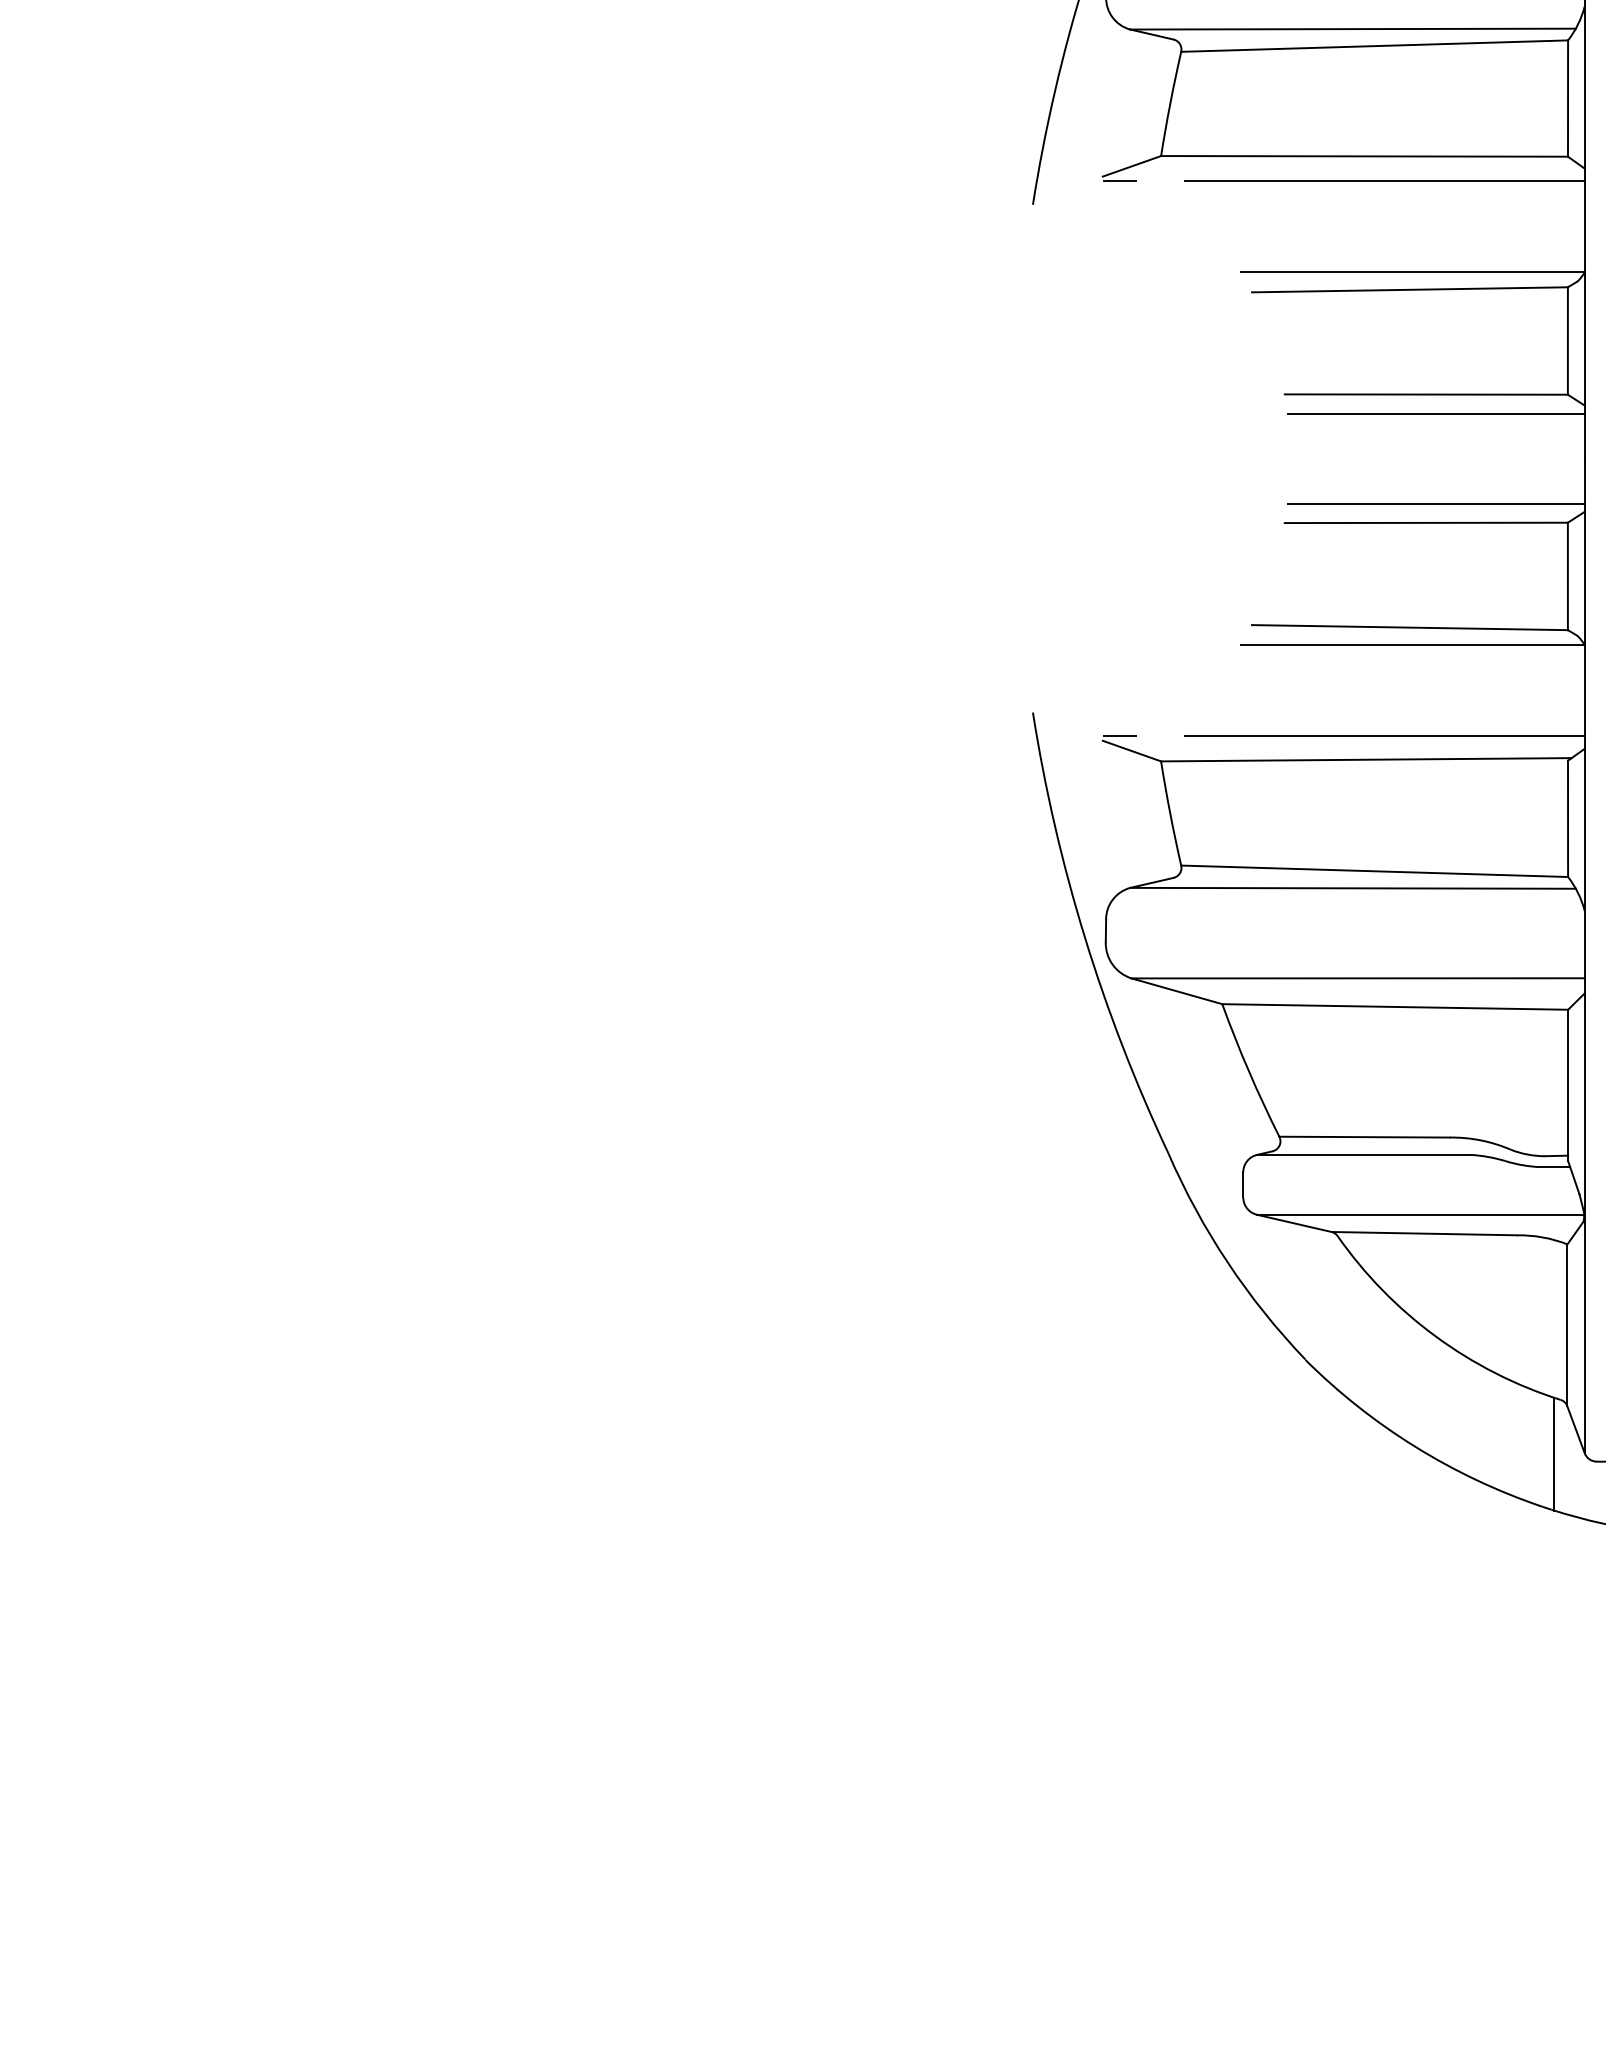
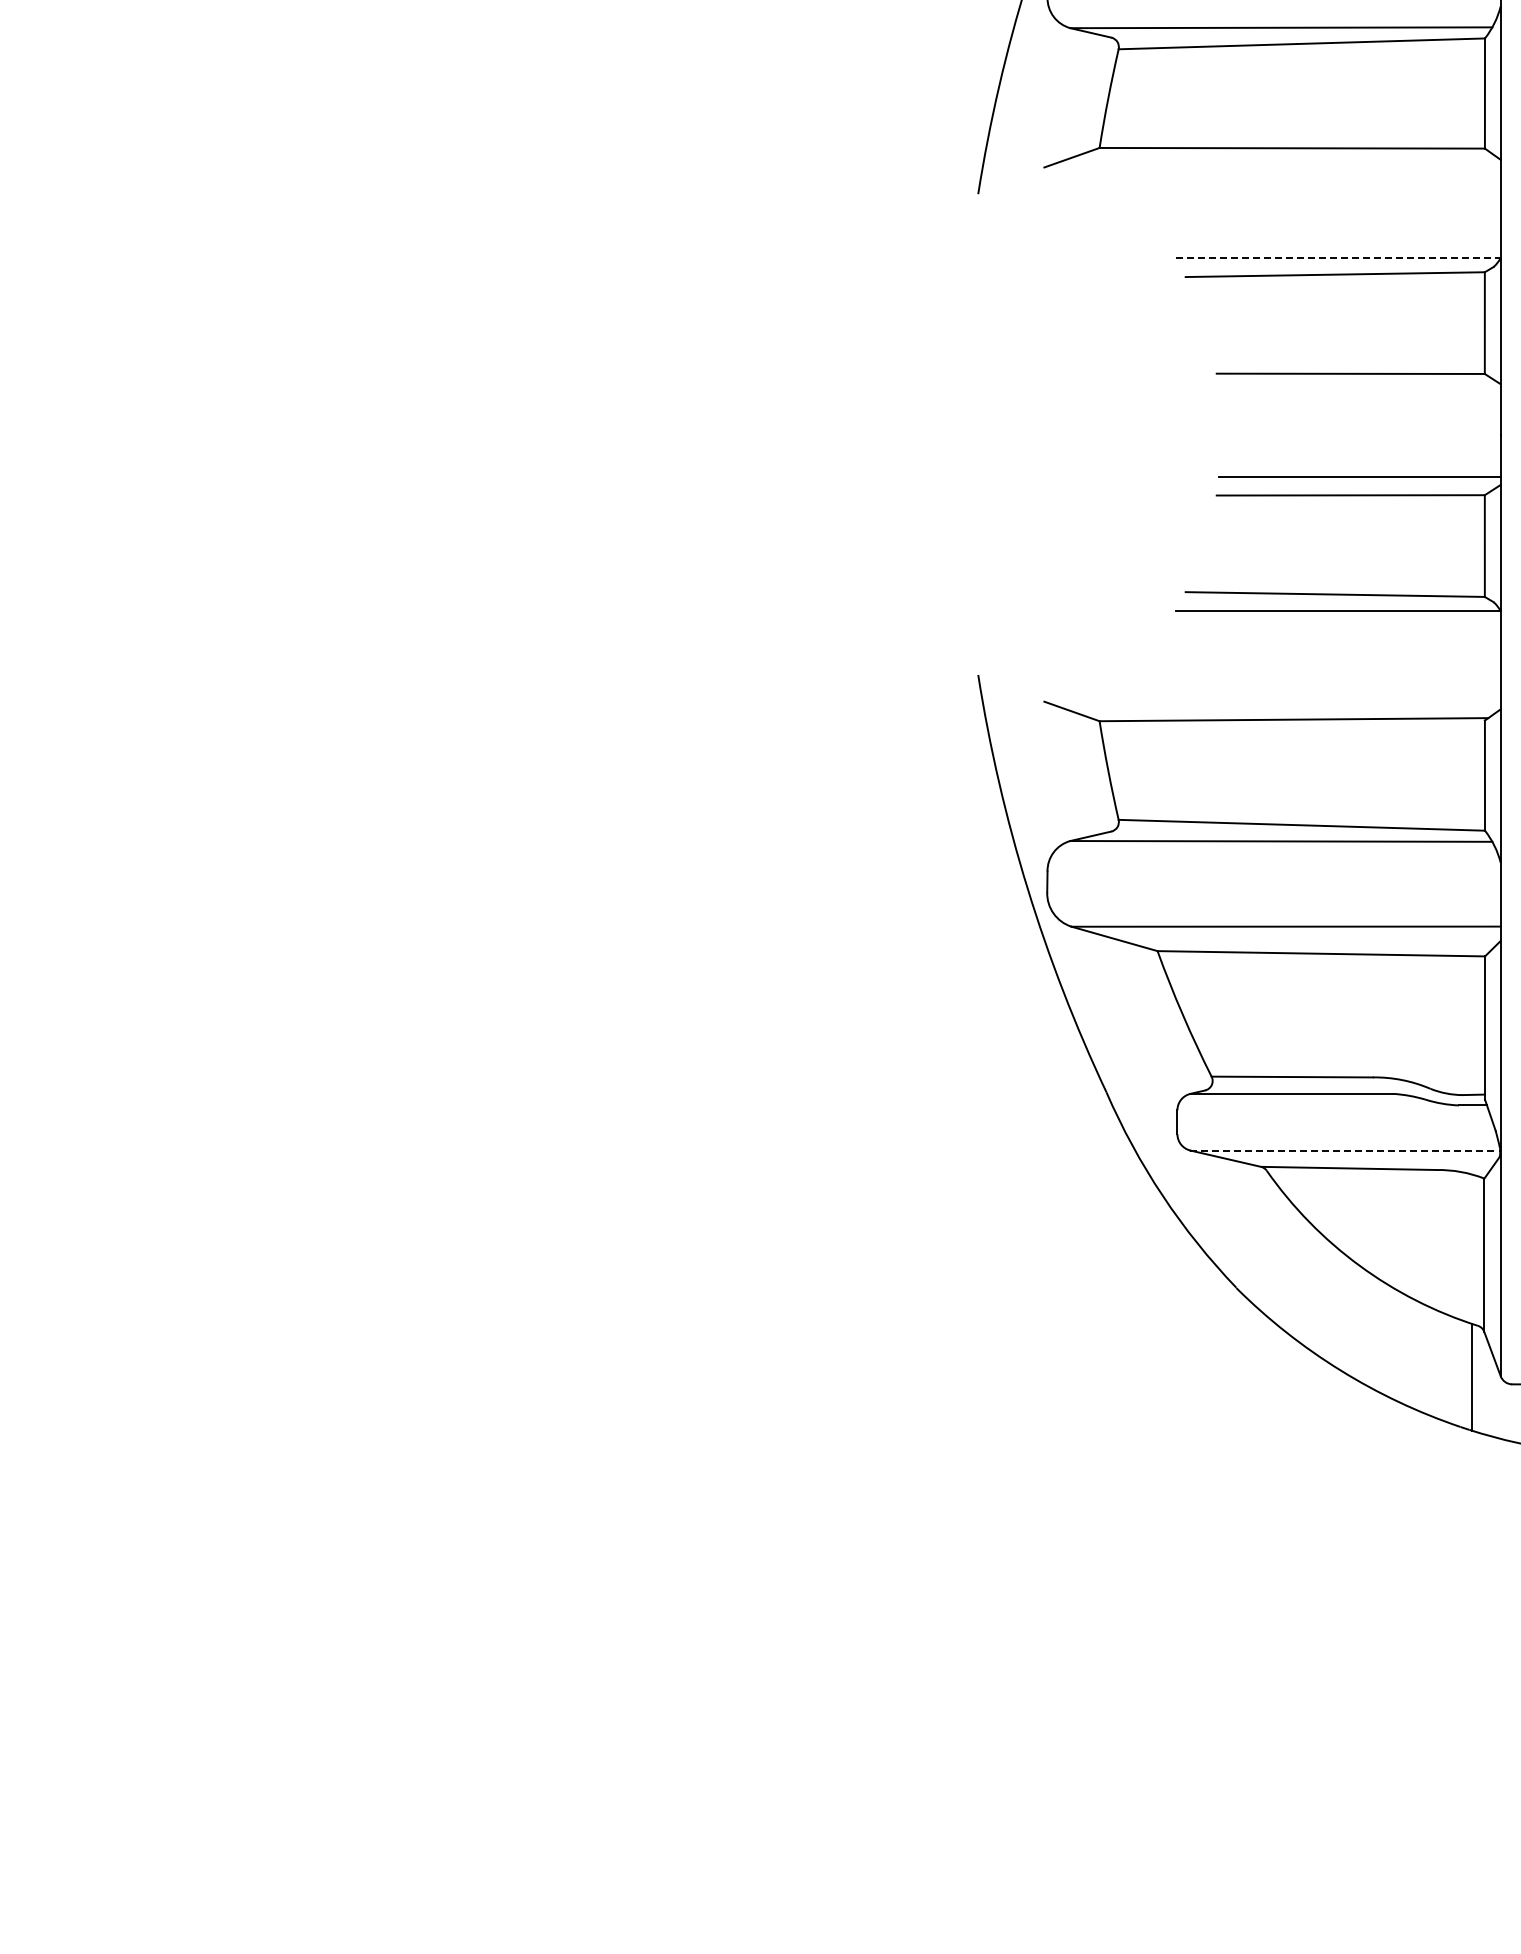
line: (1119, 181) -> (1060, 172), removed
line: (1384, 181) -> (1311, 172), removed
line: (1413, 271) -> (1338, 257), solid -> dashed
line: (1435, 413) -> (1359, 391), removed
line: (1119, 736) -> (1060, 697), removed
line: (1384, 736) -> (1311, 697), removed
line: (1420, 1214) -> (1345, 1150), solid -> dashed

